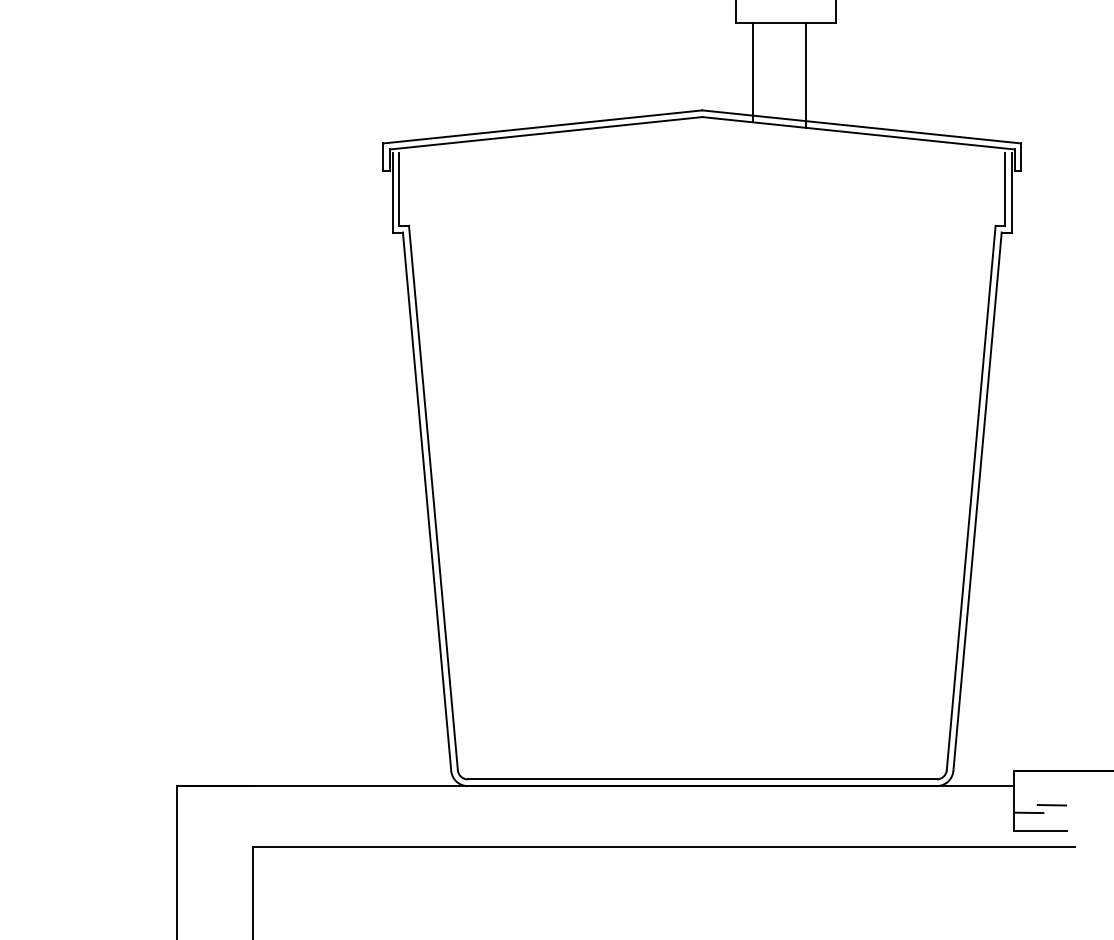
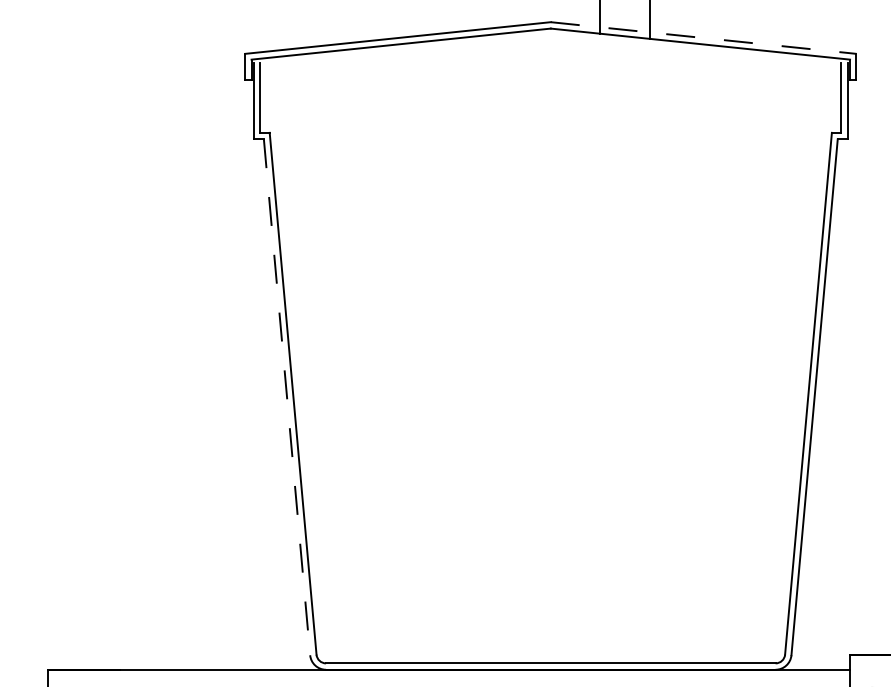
line: (862, 126) -> (704, 37), solid -> dashed
line: (427, 502) -> (287, 397), solid -> dashed

